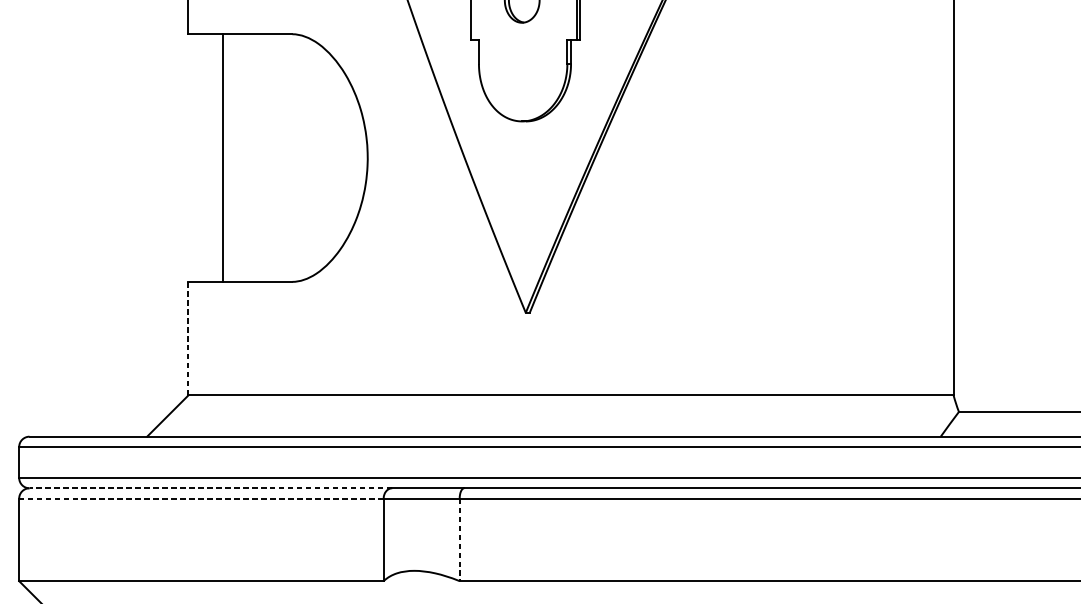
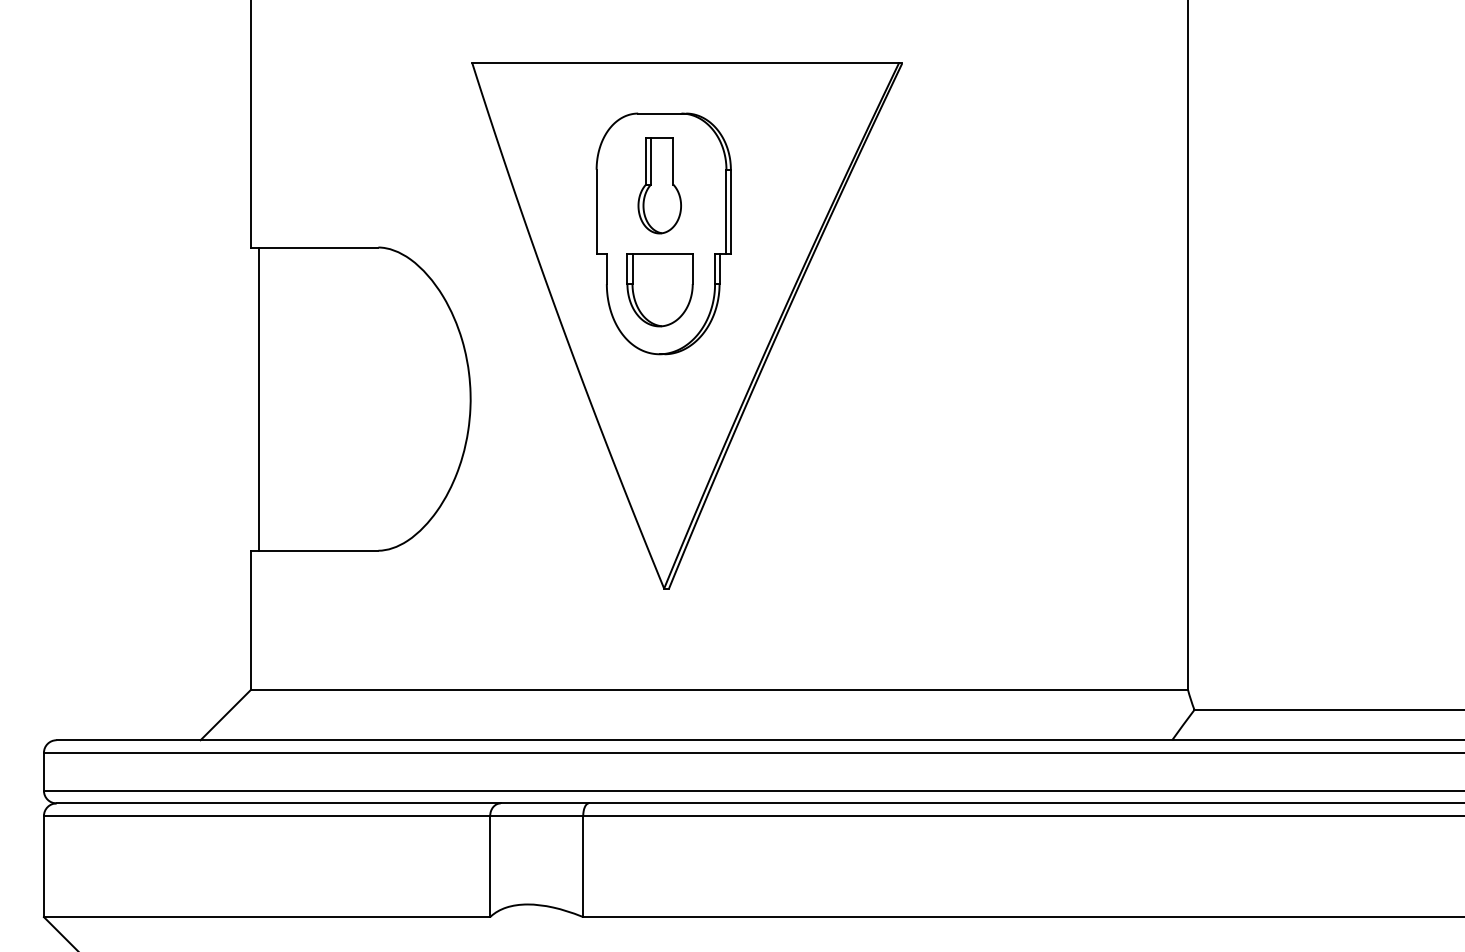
part: (521, 69) -> (659, 290), added
line: (223, 157) -> (258, 398), moved
line: (188, 338) -> (251, 619), dashed -> solid
line: (210, 488) -> (278, 803), dashed -> solid
line: (200, 498) -> (266, 816), dashed -> solid
line: (459, 539) -> (583, 866), dashed -> solid

